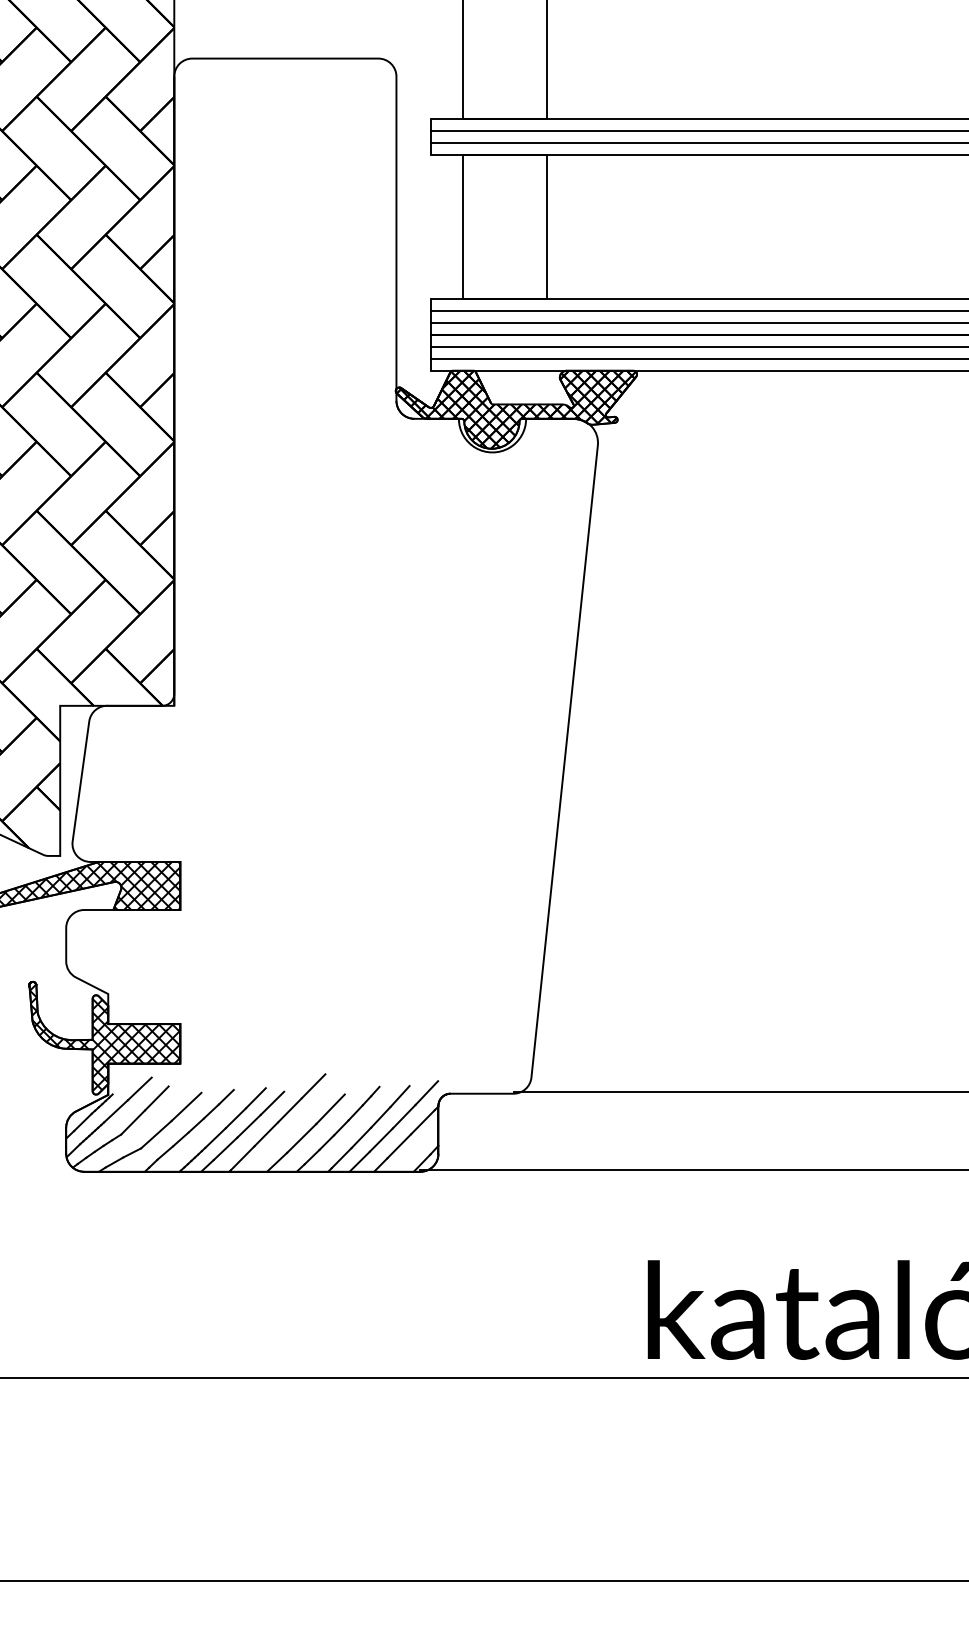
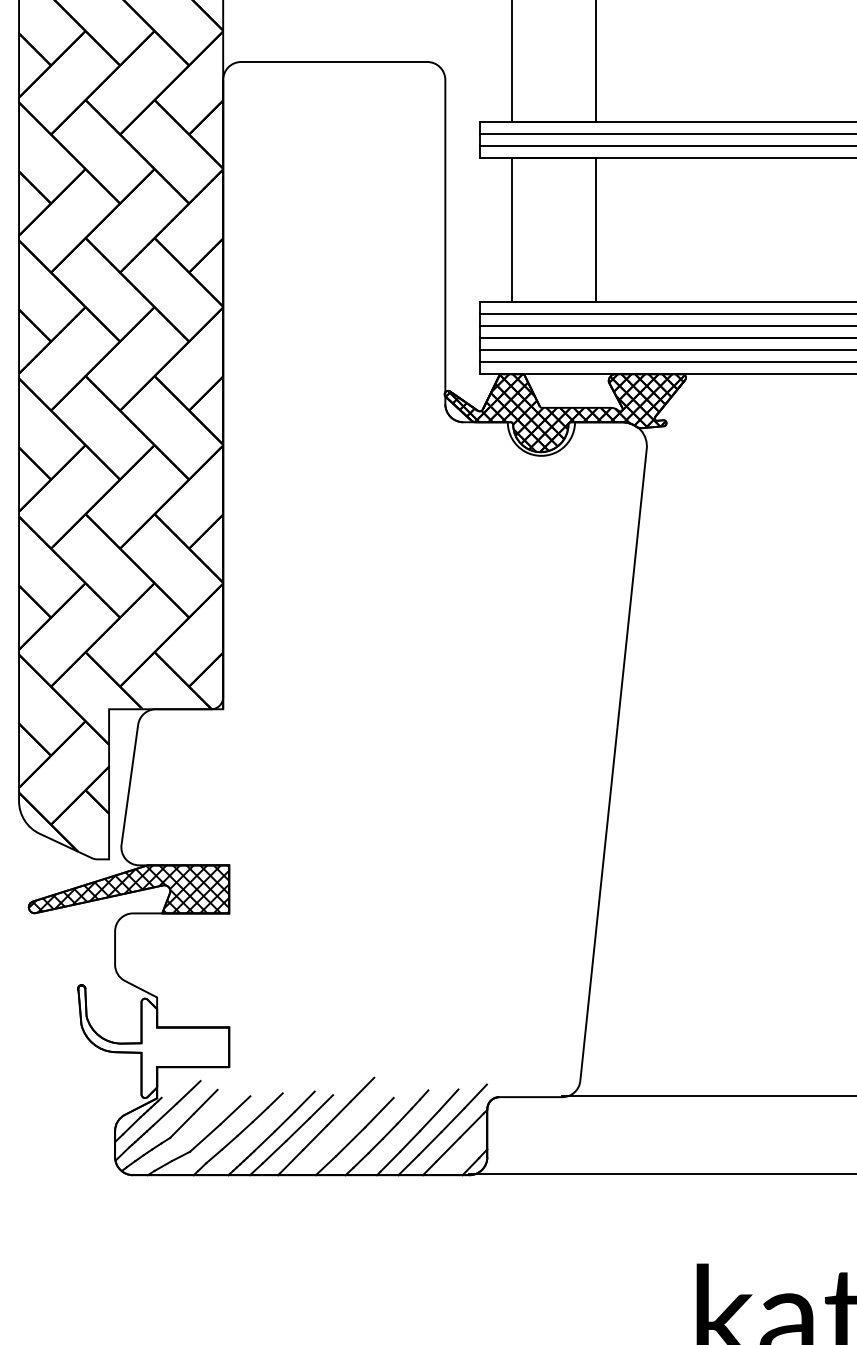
hatch: (104, 1037) -> (153, 1040), removed

